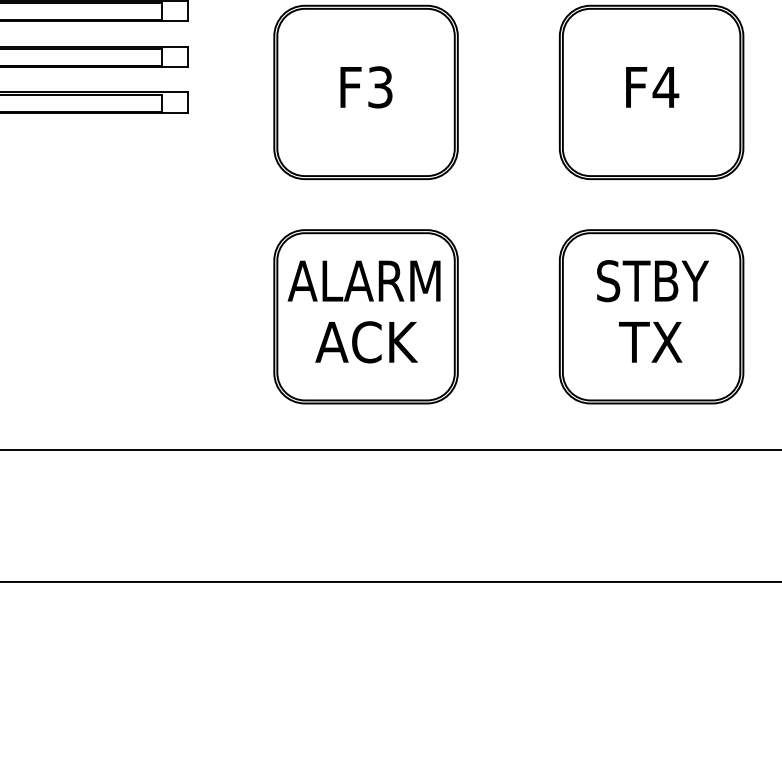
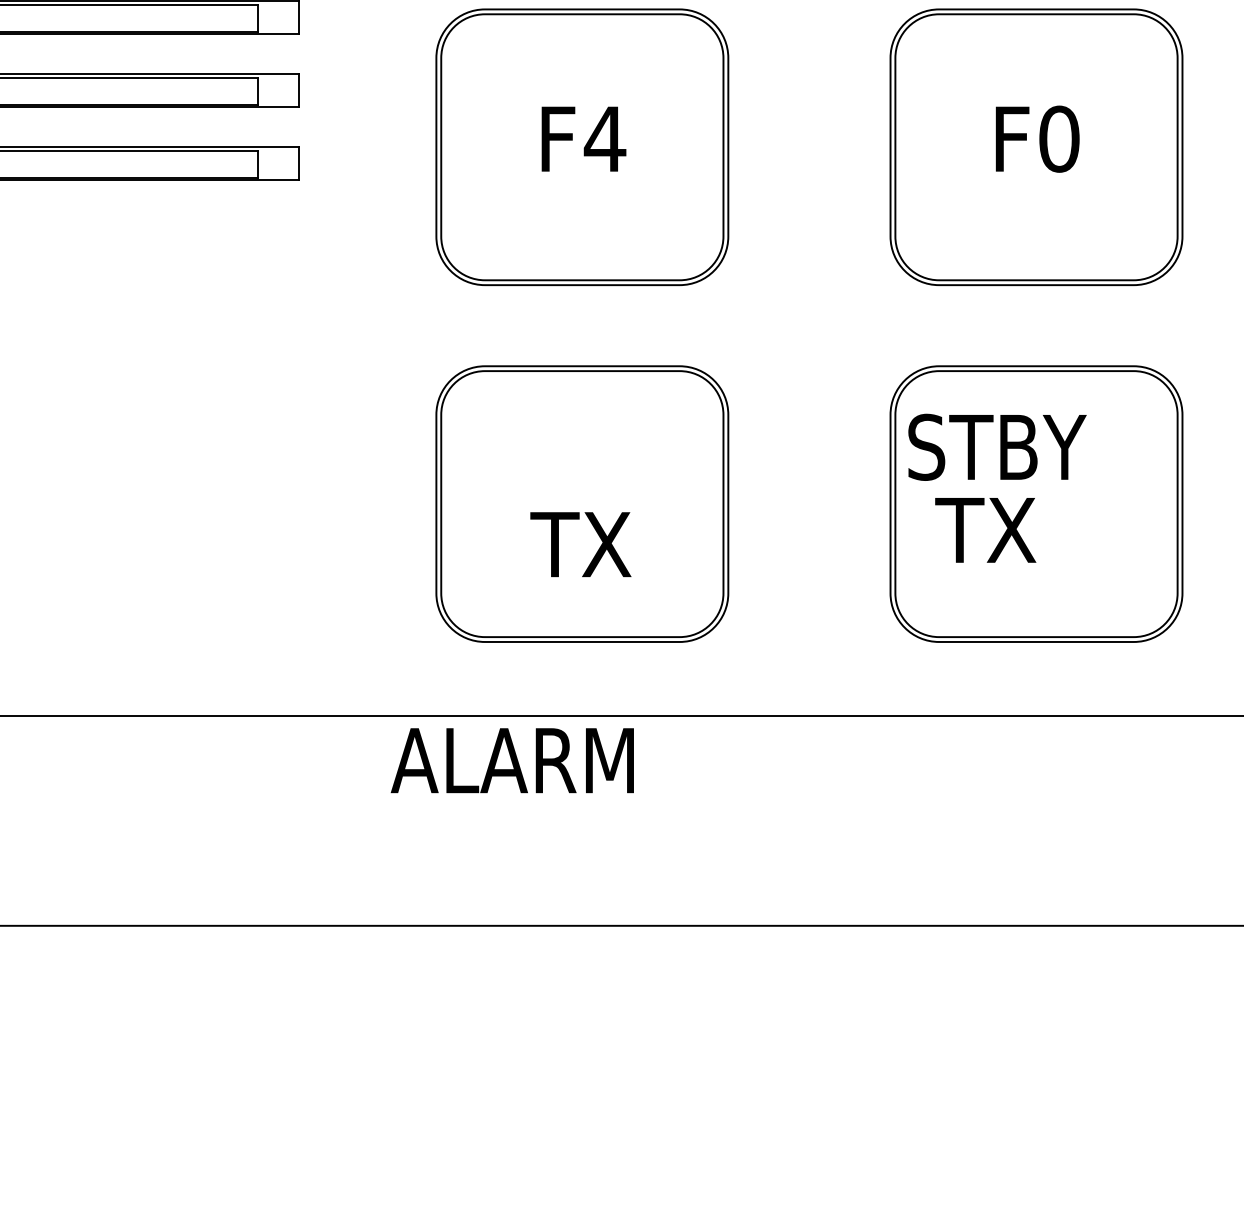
text: (380, 87) -> (605, 139), F3 -> F4
text: (665, 87) -> (1058, 139), F4 -> F0
text: (363, 280) -> (511, 759), moved
text: (652, 281) -> (996, 447), moved
text: (366, 342) -> (583, 544), ACK -> TX
text: (650, 342) -> (985, 530), moved

